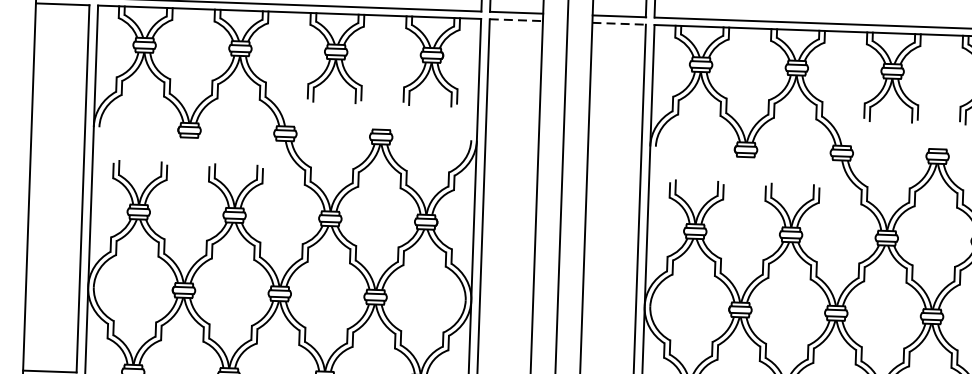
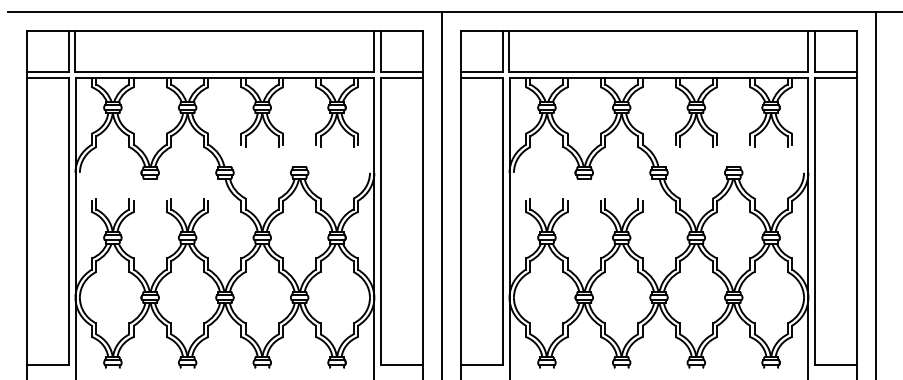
line: (515, 20) -> (401, 78), dashed -> solid
line: (619, 24) -> (482, 78), dashed -> solid

